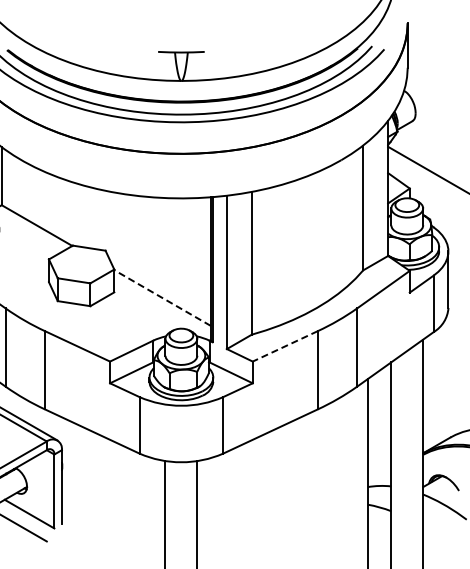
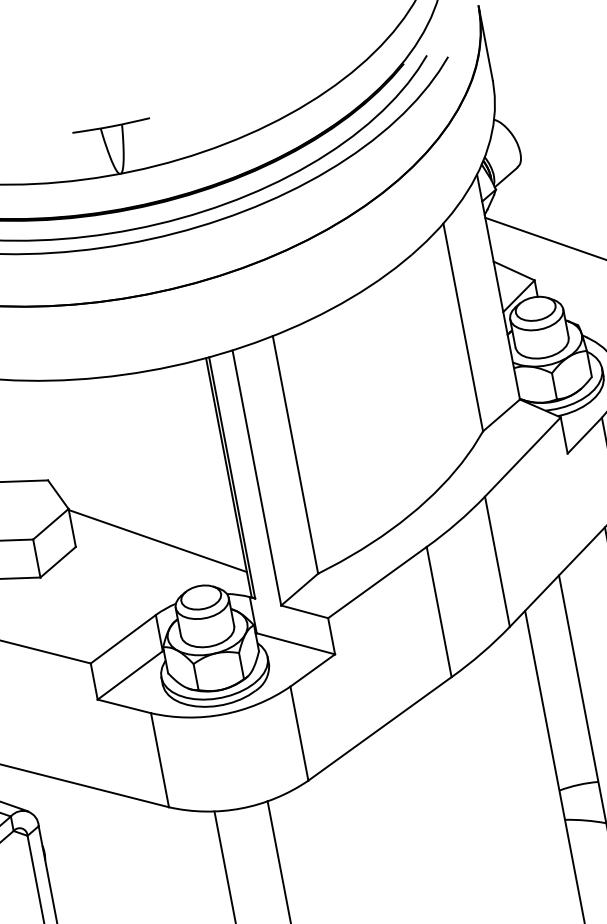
line: (162, 298) -> (157, 541), dashed -> solid
line: (285, 346) -> (377, 582), dashed -> solid

